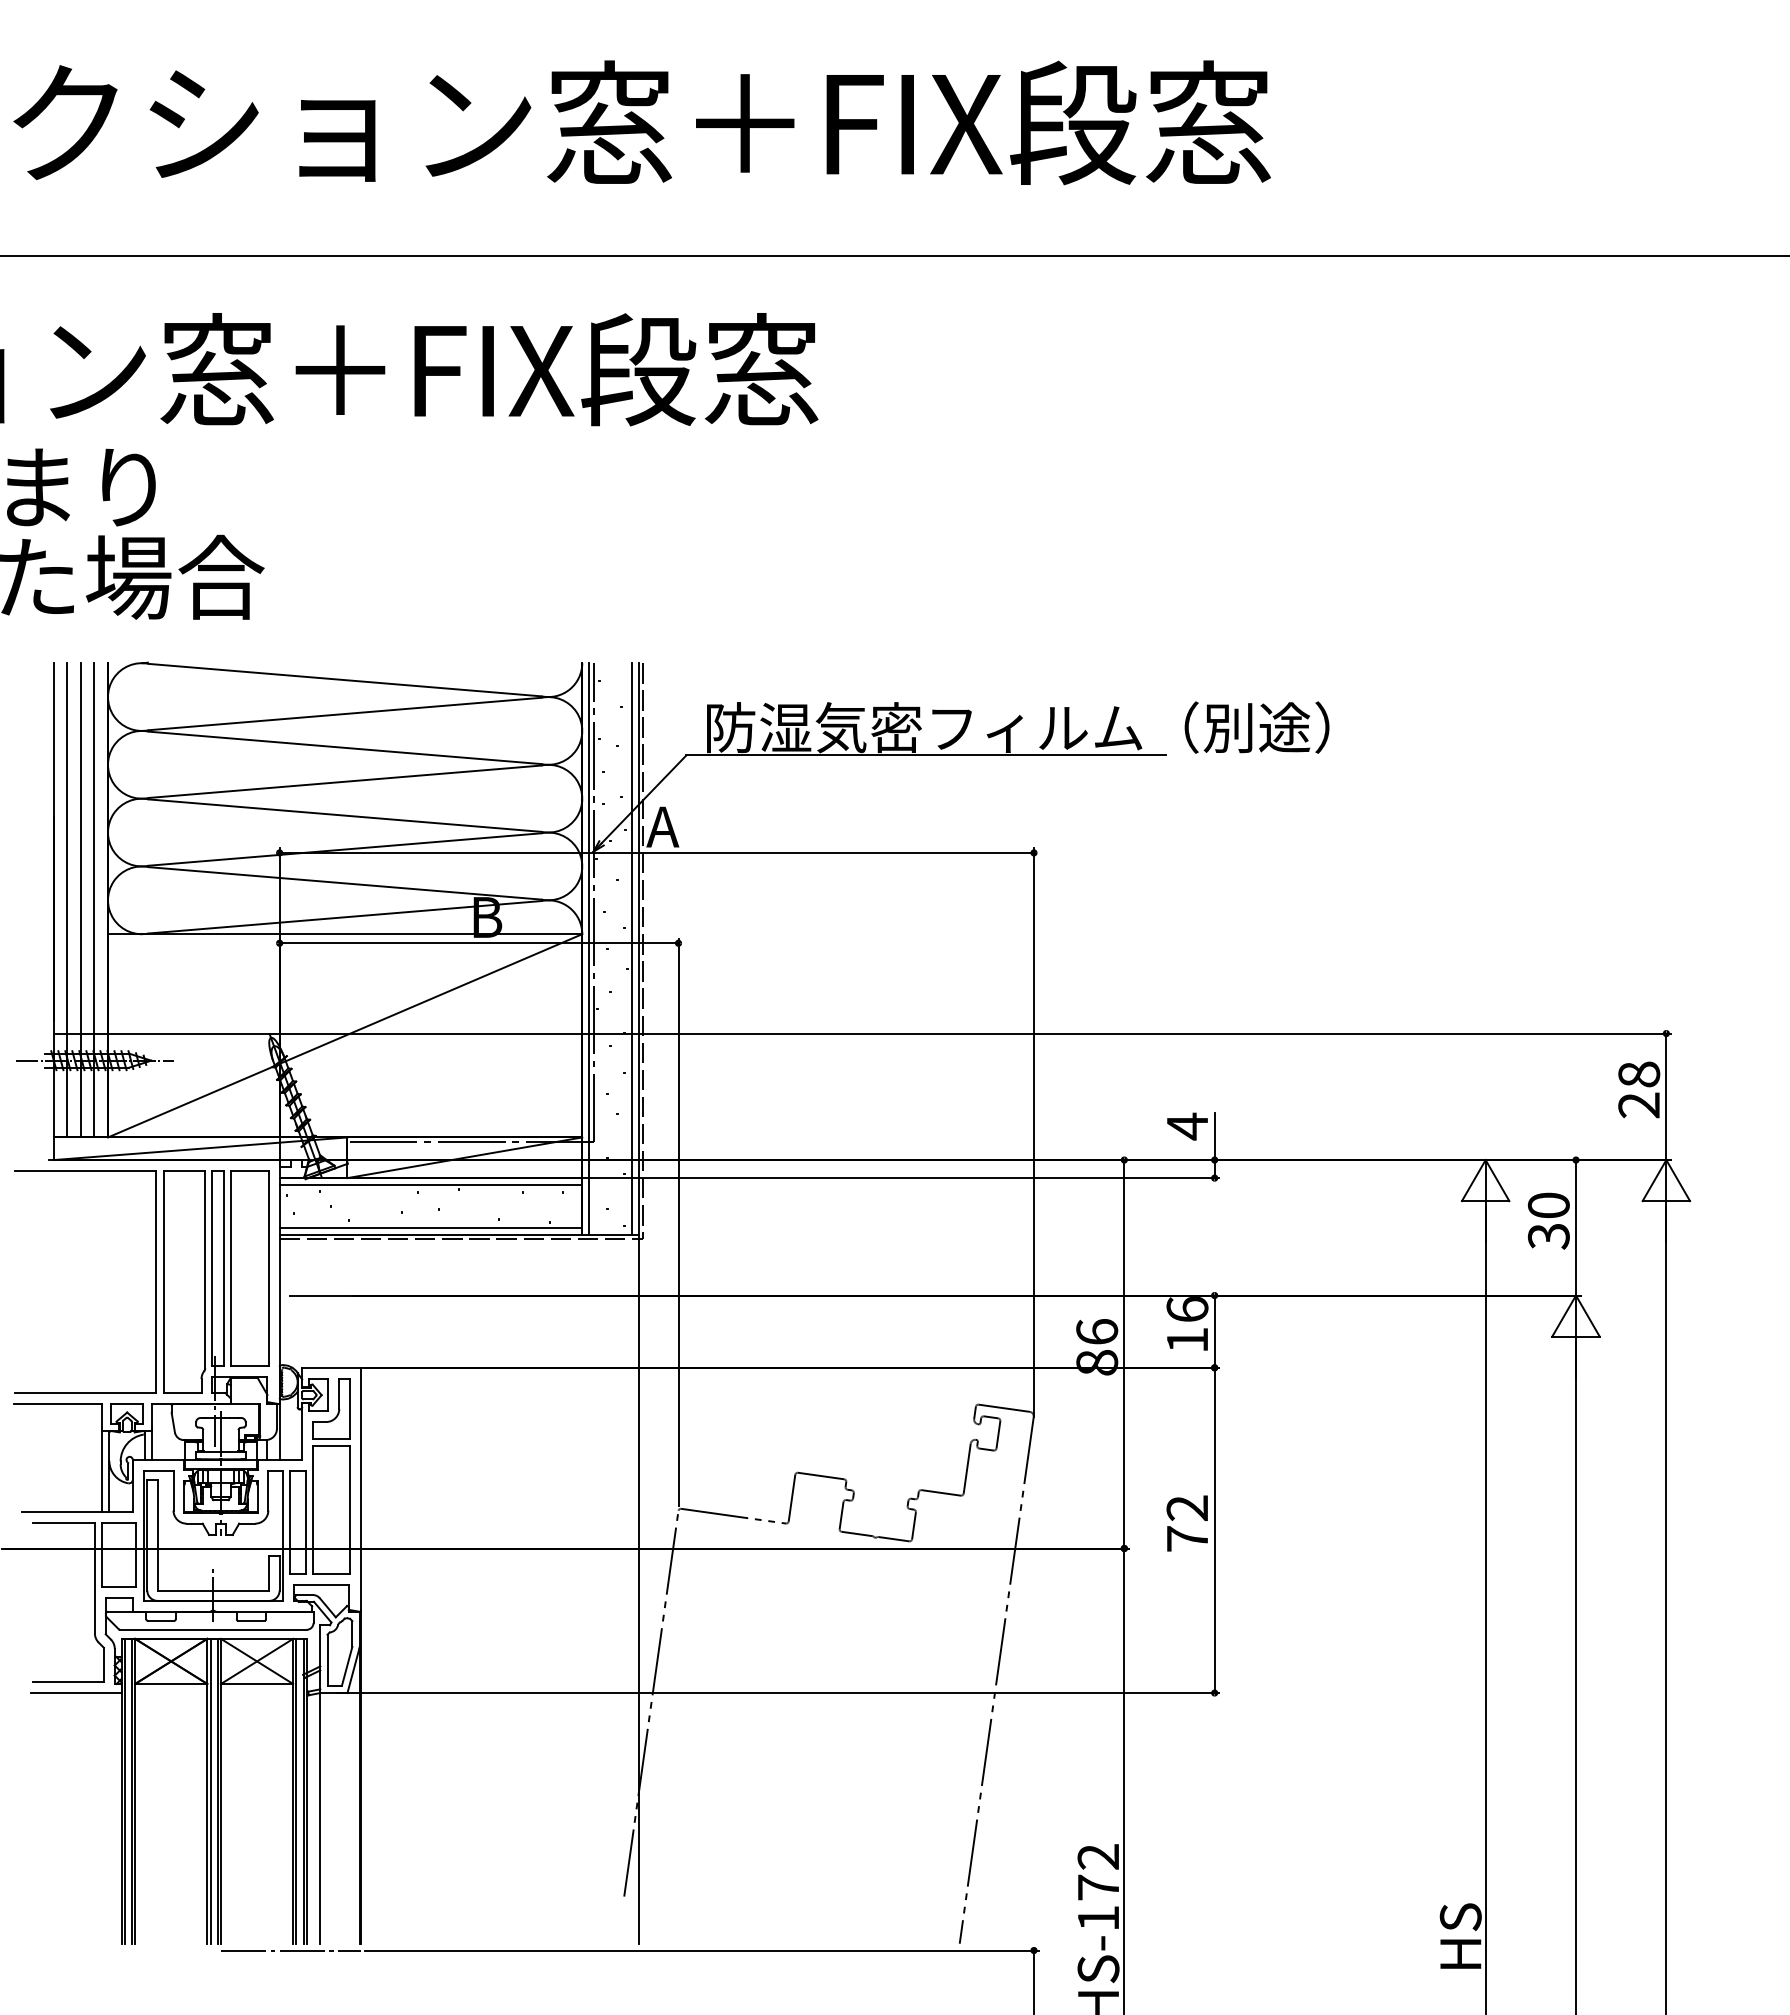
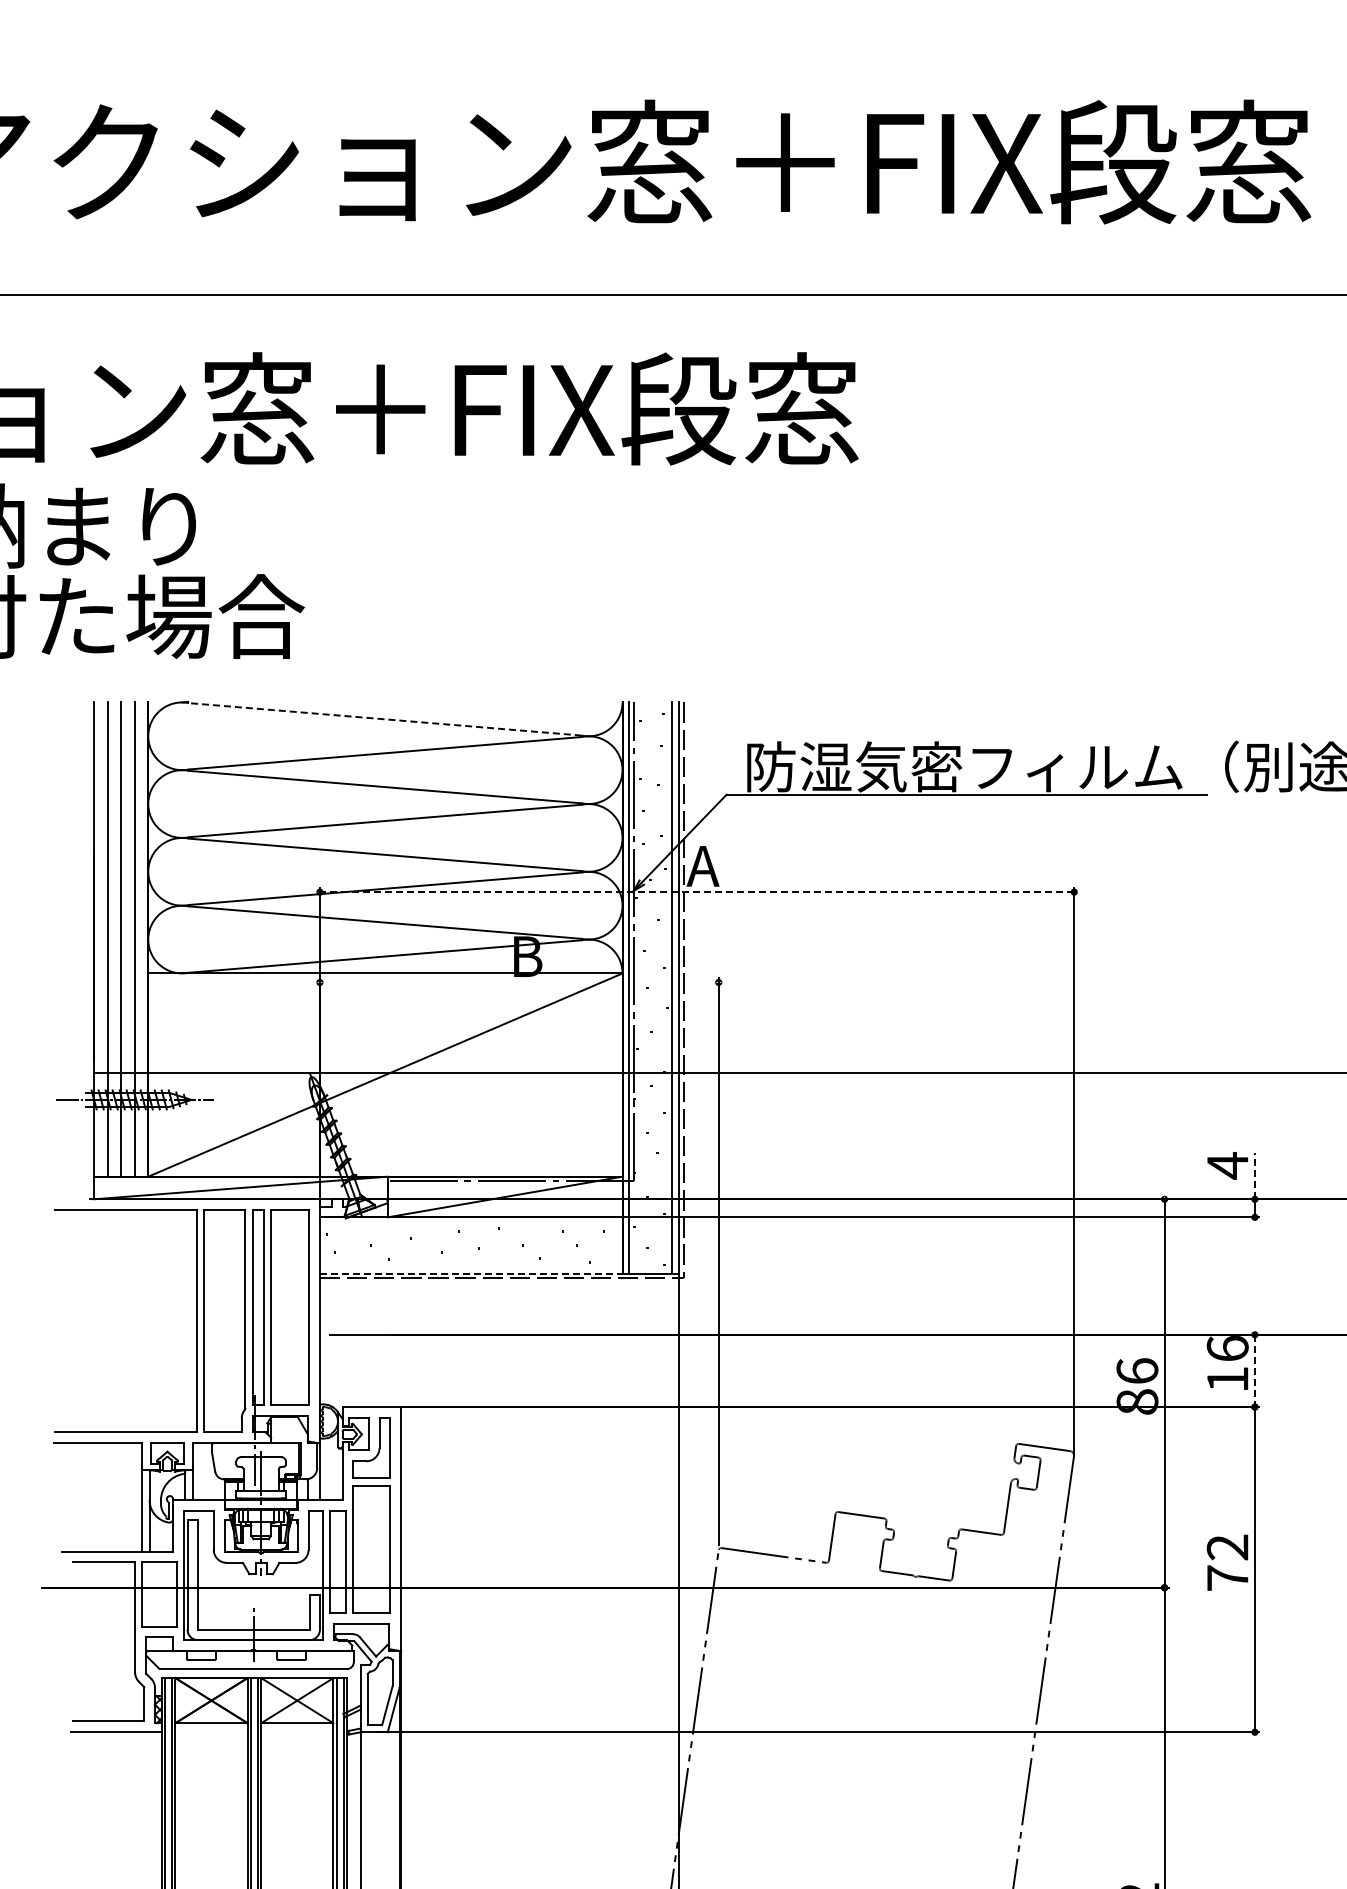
line: (344, 680) -> (384, 719), solid -> dashed
line: (656, 852) -> (696, 891), solid -> dashed
line: (478, 943) -> (518, 982), removed
line: (1214, 1136) -> (1254, 1175), solid -> dashed
line: (430, 1184) -> (470, 1223), removed
line: (430, 1227) -> (470, 1266), removed
line: (431, 1234) -> (471, 1273), solid -> dashed
line: (1214, 1332) -> (1254, 1371), solid -> dashed

